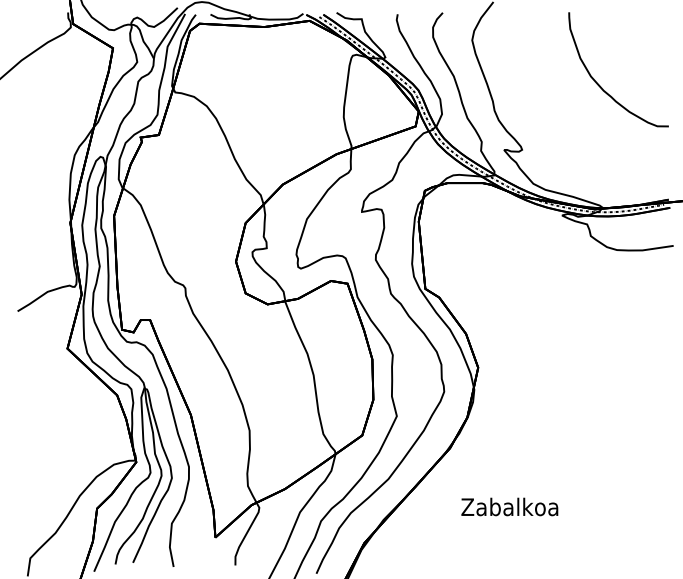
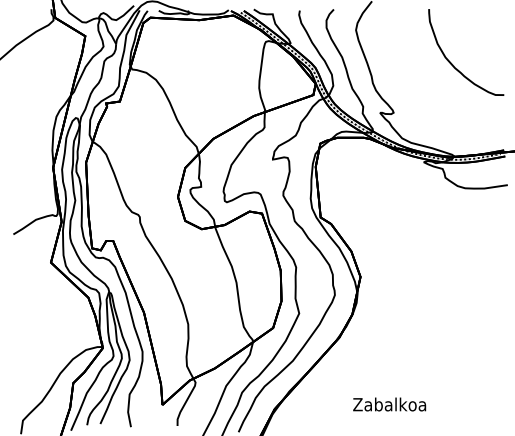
text: (509, 506) -> (389, 404), moved

